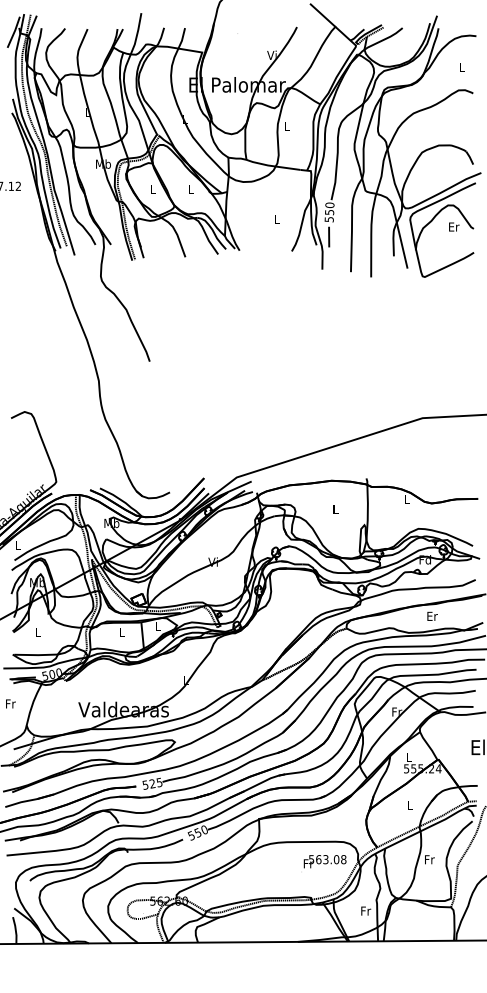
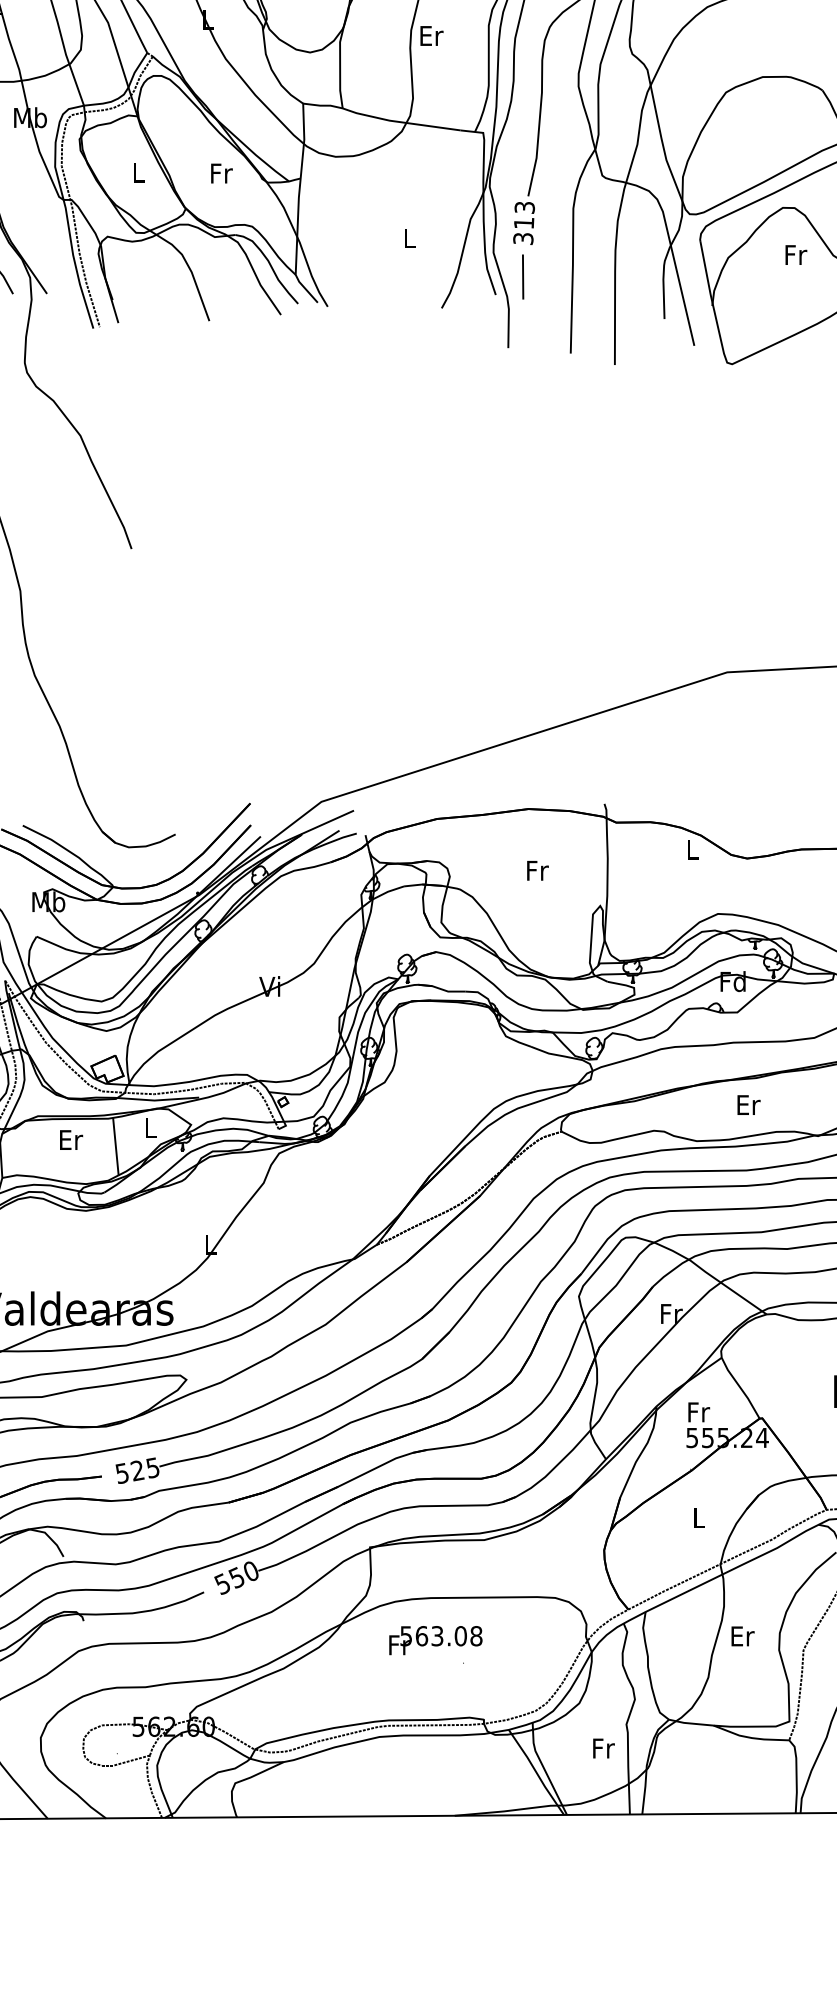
text: (287, 126) -> (432, 35), L -> Er
text: (191, 189) -> (222, 173), L -> Fr
text: (329, 211) -> (523, 221), 550 -> 313
text: (454, 226) -> (796, 253), Er -> Fr
text: (335, 508) -> (536, 869), L -> Fr
text: (122, 631) -> (71, 1138), L -> Er
text: (409, 756) -> (698, 1410), L -> Fr
text: (429, 859) -> (742, 1635), Fr -> Er
text: (324, 861) -> (434, 1640), moved

